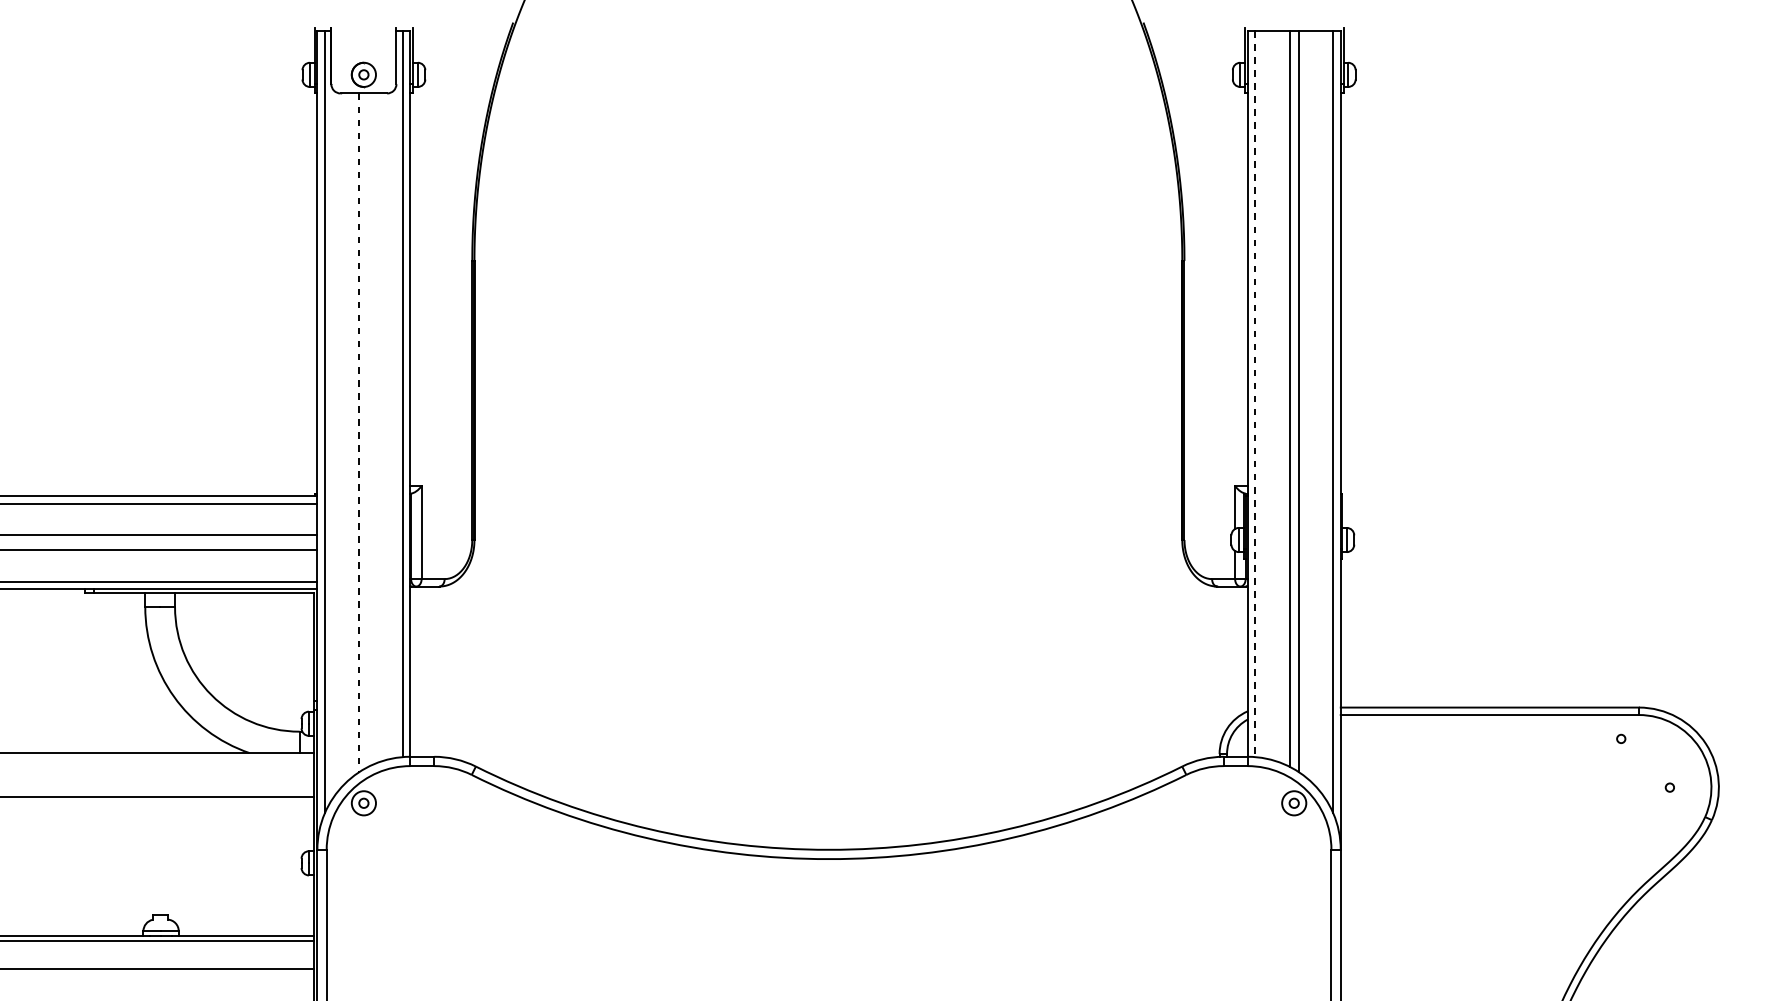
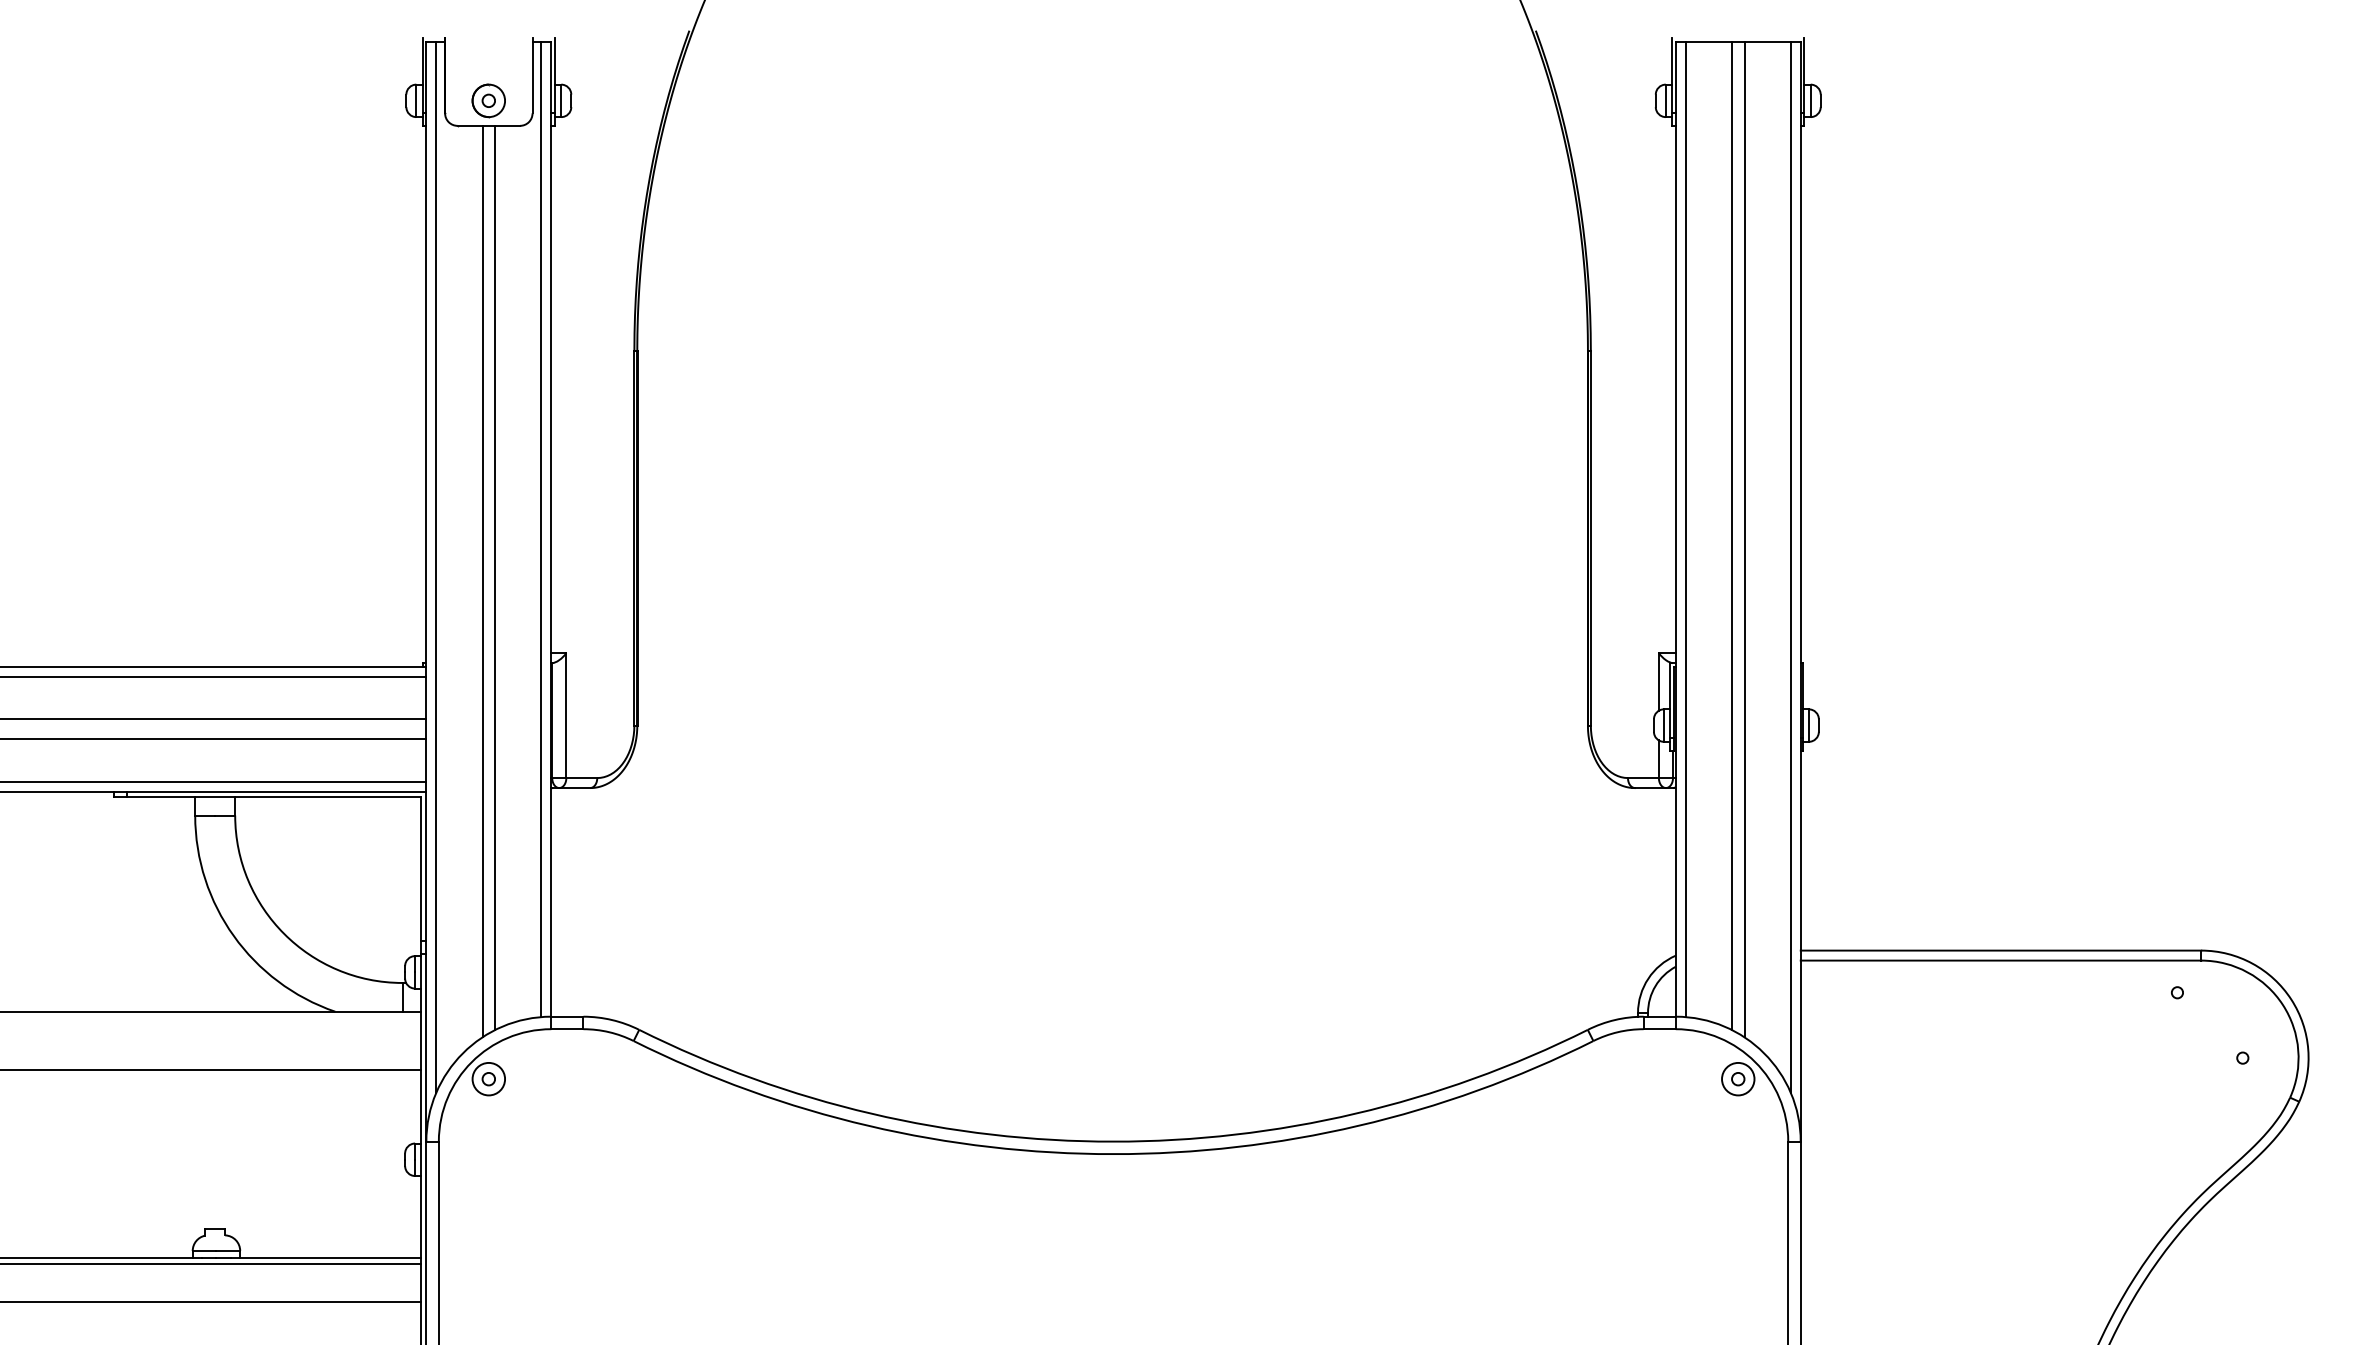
line: (1254, 394) -> (1685, 530), dashed -> solid
line: (368, 429) -> (495, 577), added
line: (359, 432) -> (482, 581), dashed -> solid

